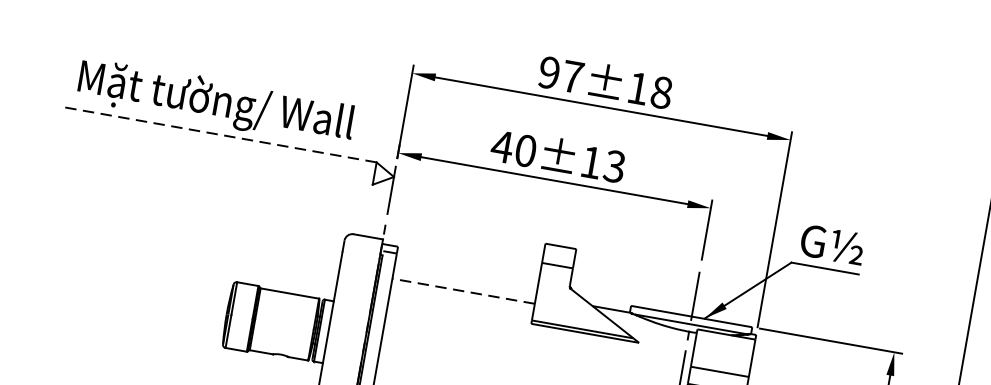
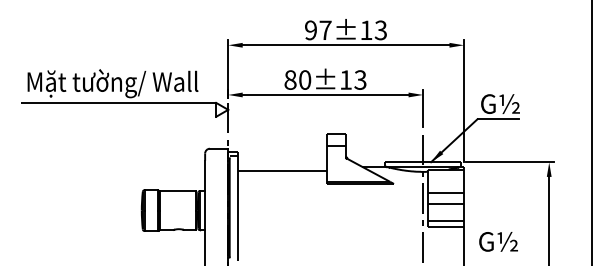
text: (660, 92) -> (380, 30), 97±18 -> 97±13
line: (219, 134) -> (118, 102), dashed -> solid
text: (502, 145) -> (290, 79), 40±13 -> 80±13
line: (462, 291) -> (281, 171), dashed -> solid

